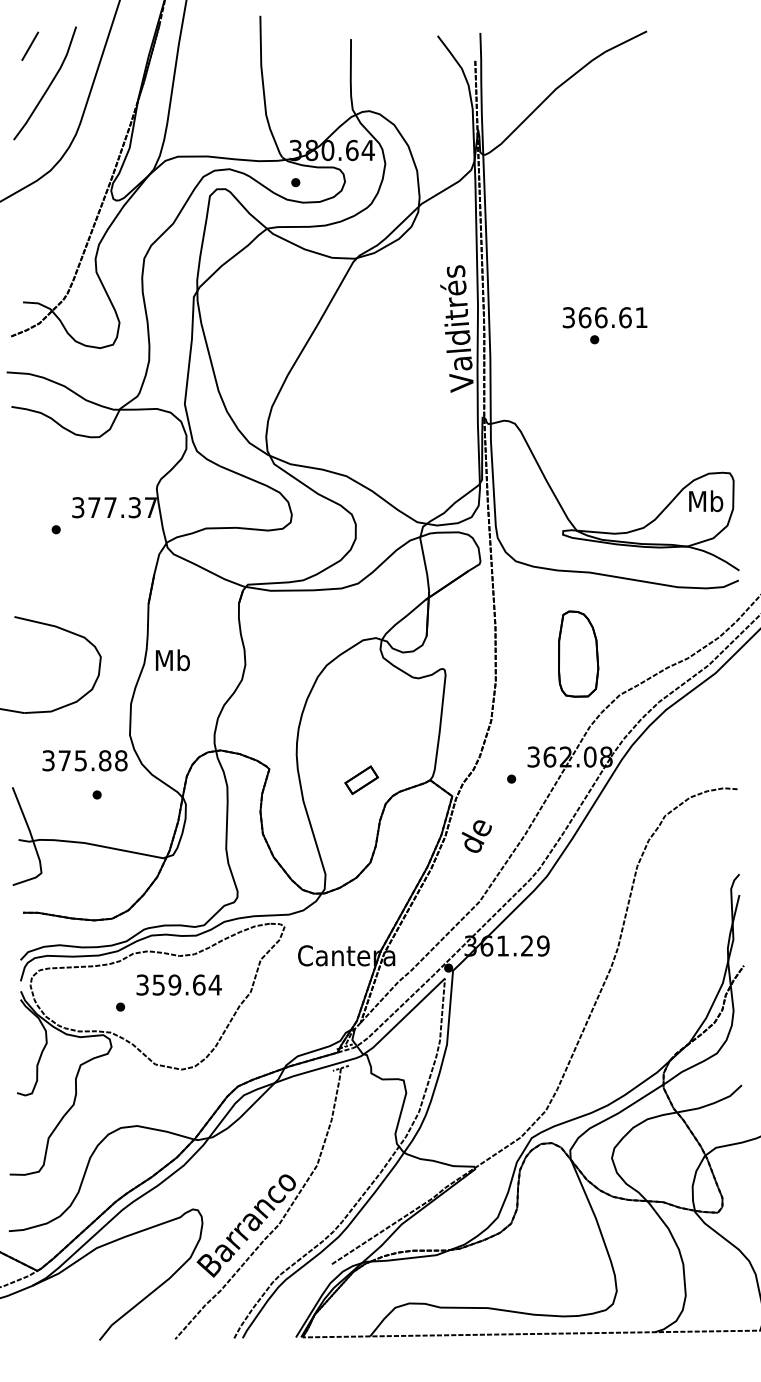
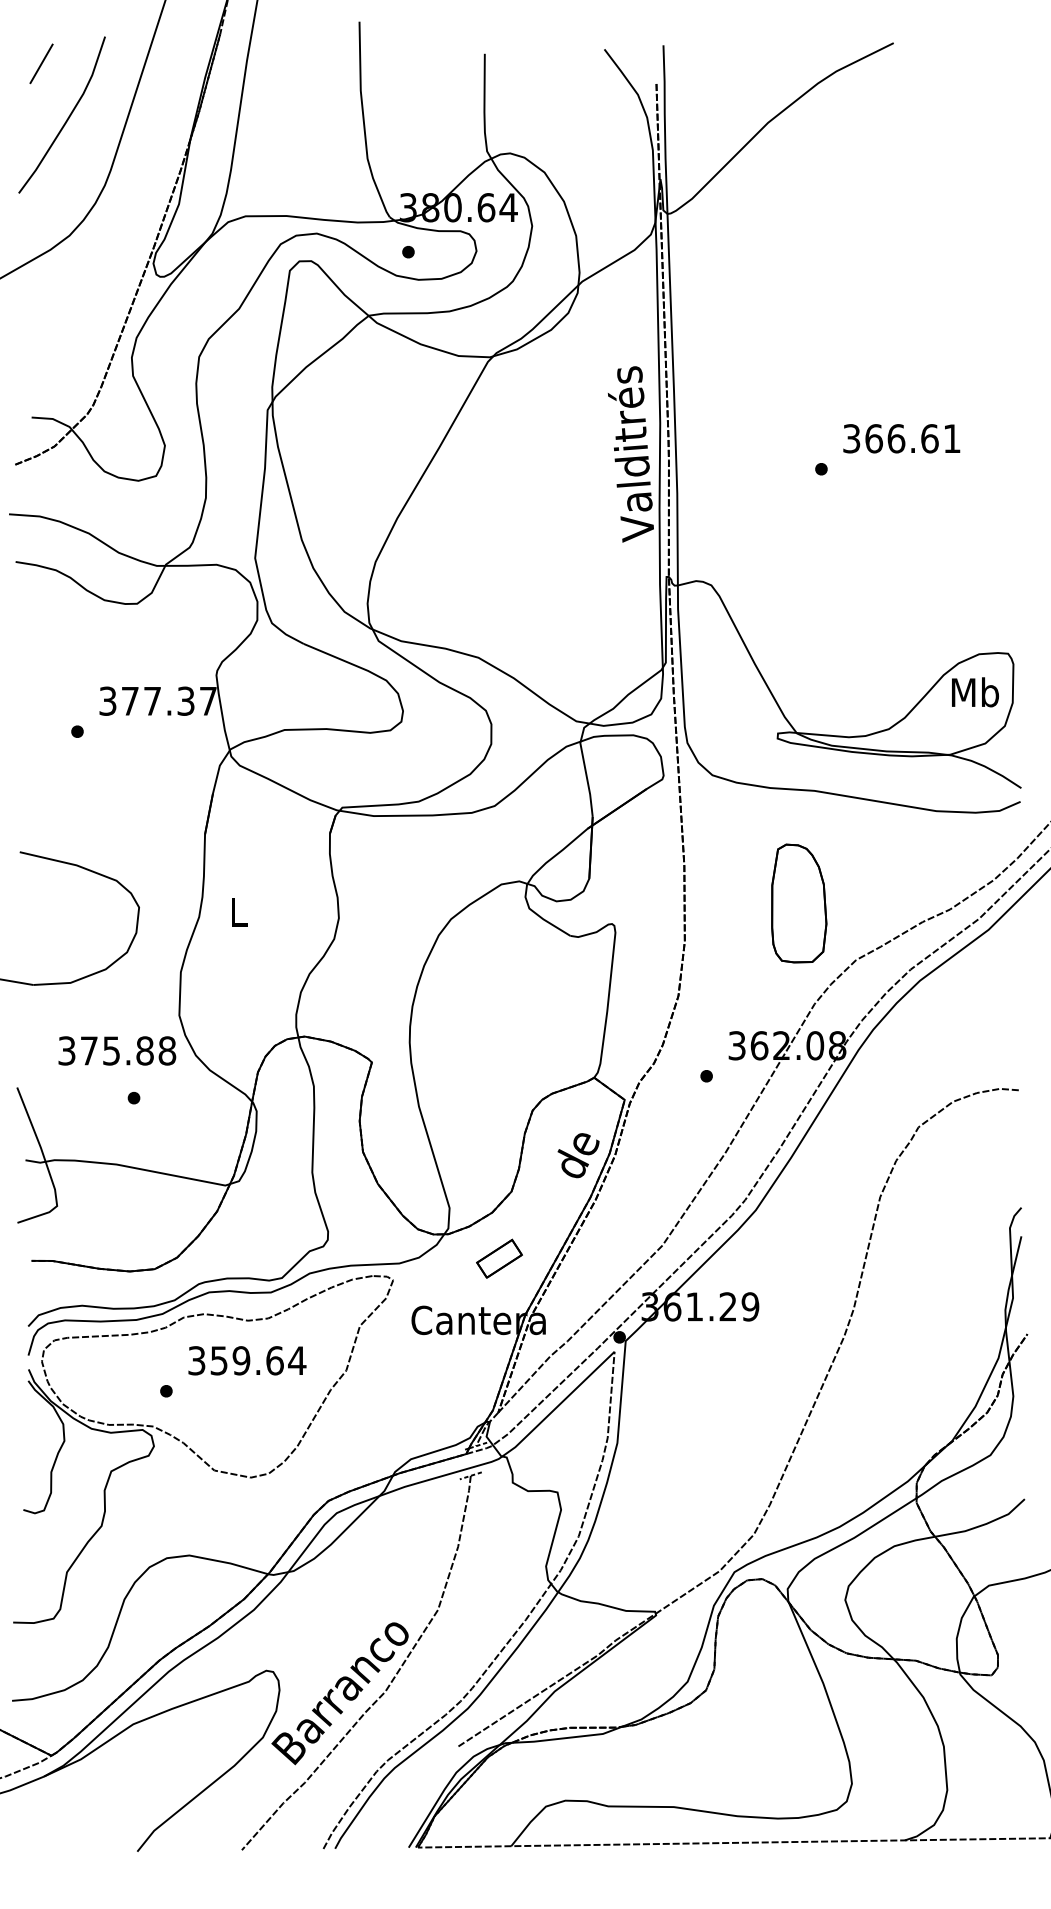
text: (604, 317) -> (901, 438), moved
text: (172, 660) -> (238, 912), Mb -> L
part: (361, 780) -> (499, 1258), moved
text: (476, 836) -> (578, 1155), moved

